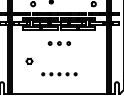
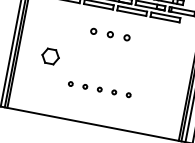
part: (29, 60) -> (50, 54), size x1.6

